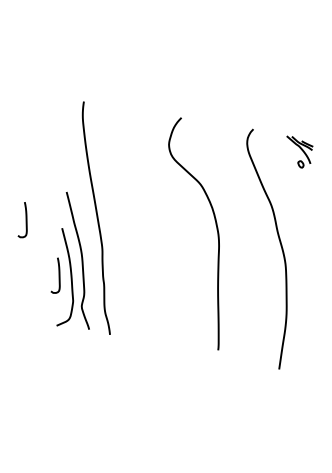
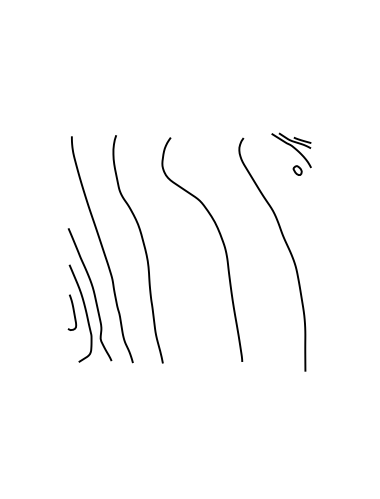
part: (298, 151) -> (291, 153), size x1.43
curve: (25, 220) -> (32, 262), removed
curve: (137, 222) -> (143, 247), added

